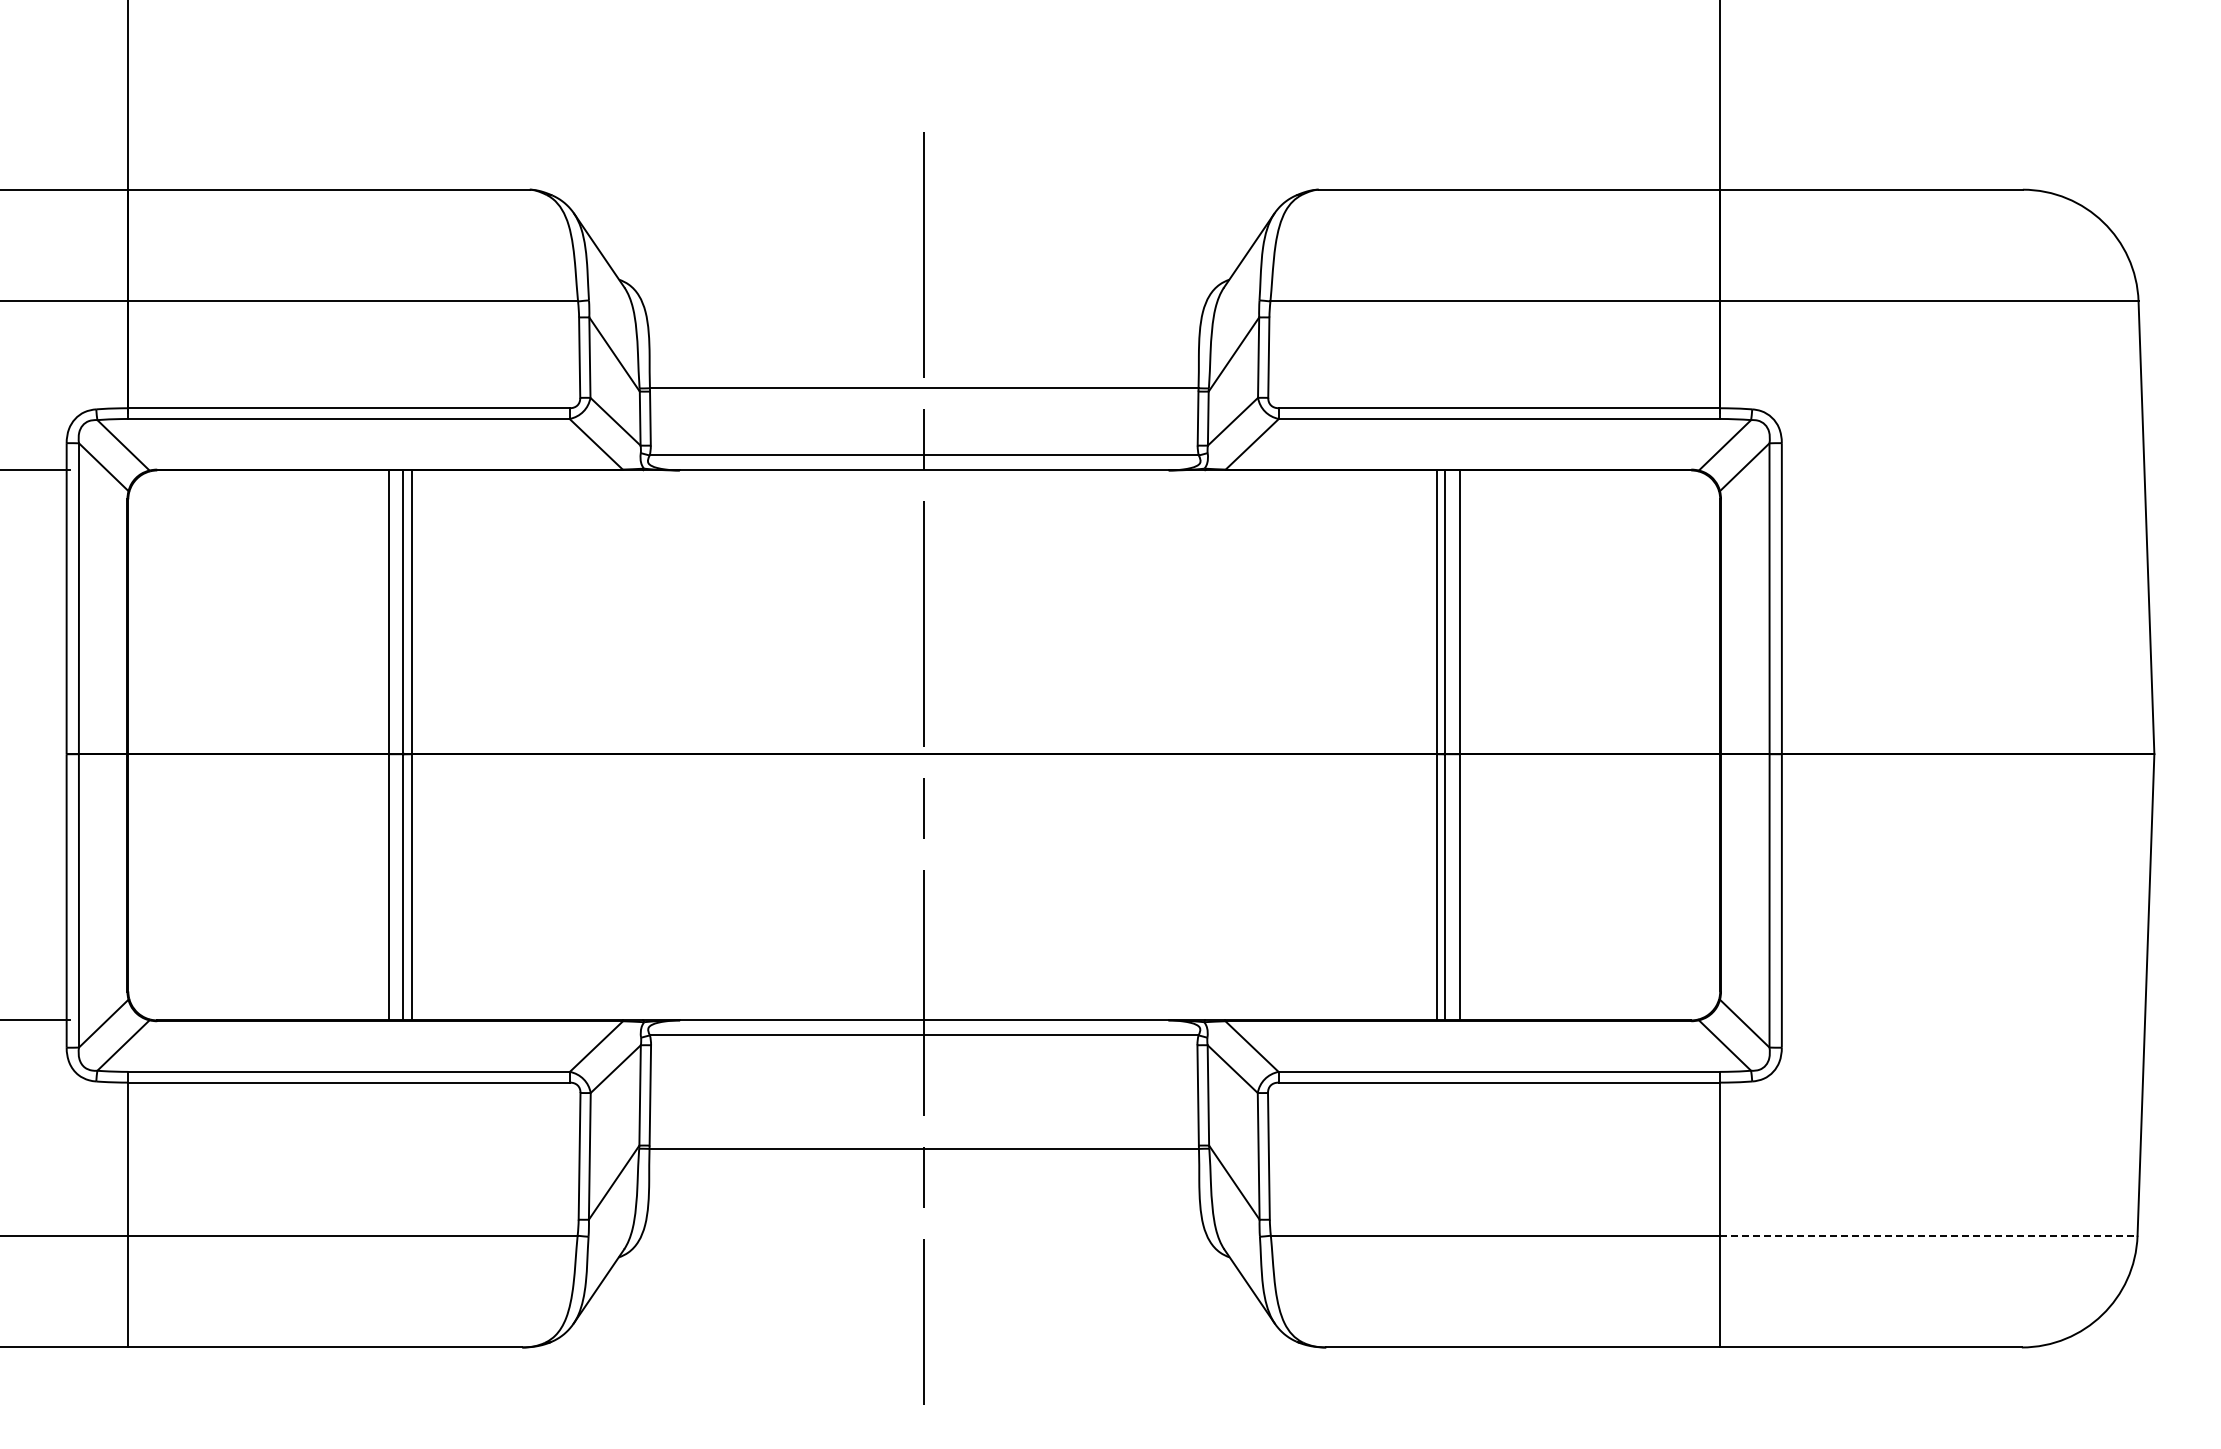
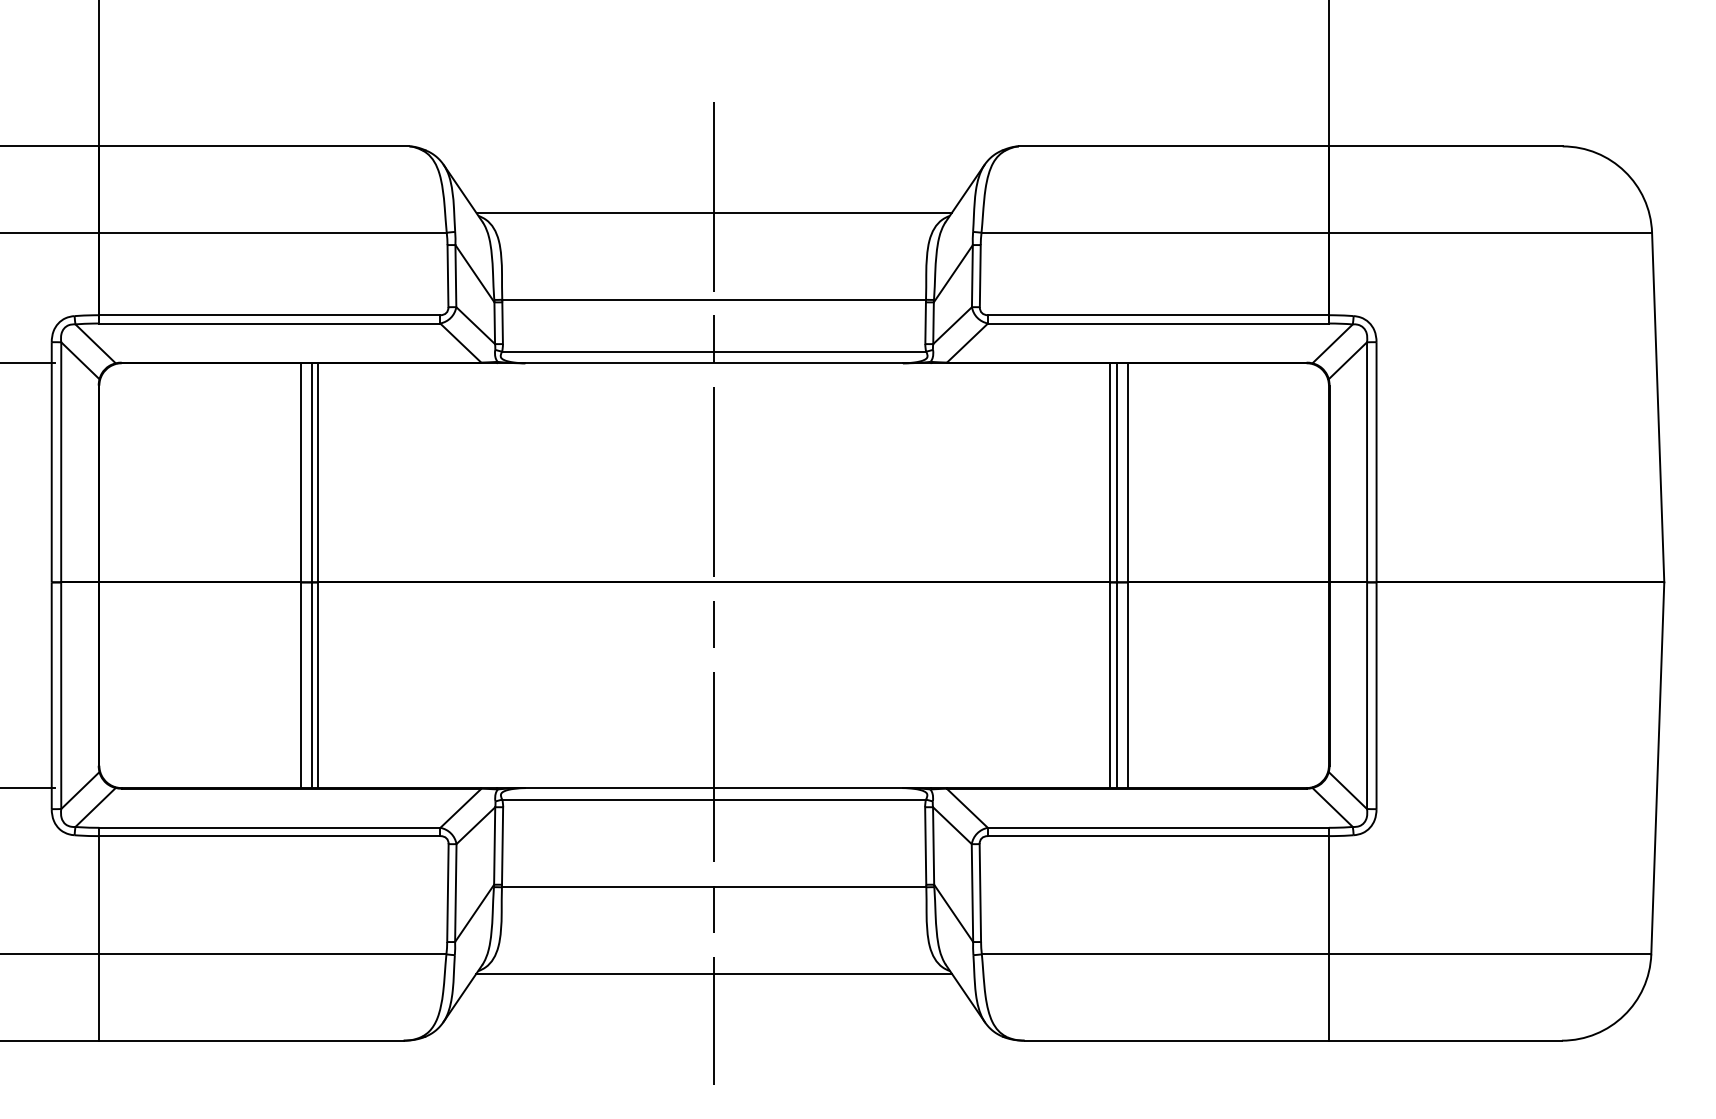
line: (923, 276) -> (713, 213), added
line: (1928, 1235) -> (1489, 954), dashed -> solid
line: (923, 1260) -> (713, 973), added

